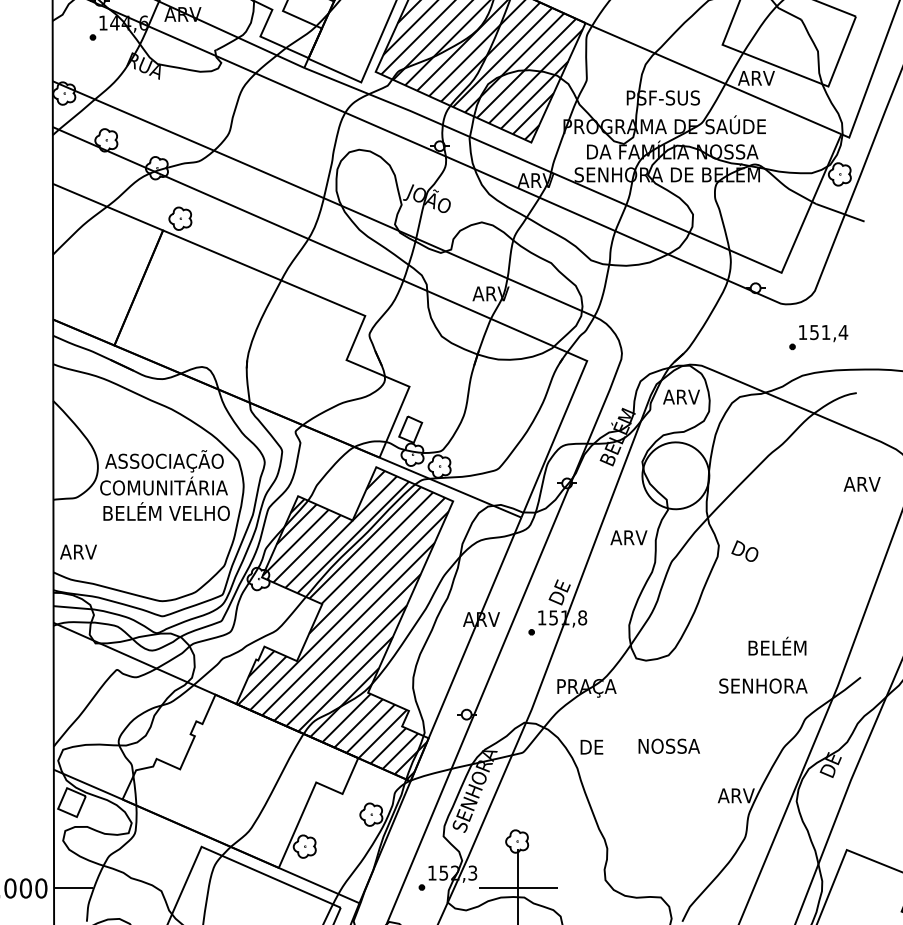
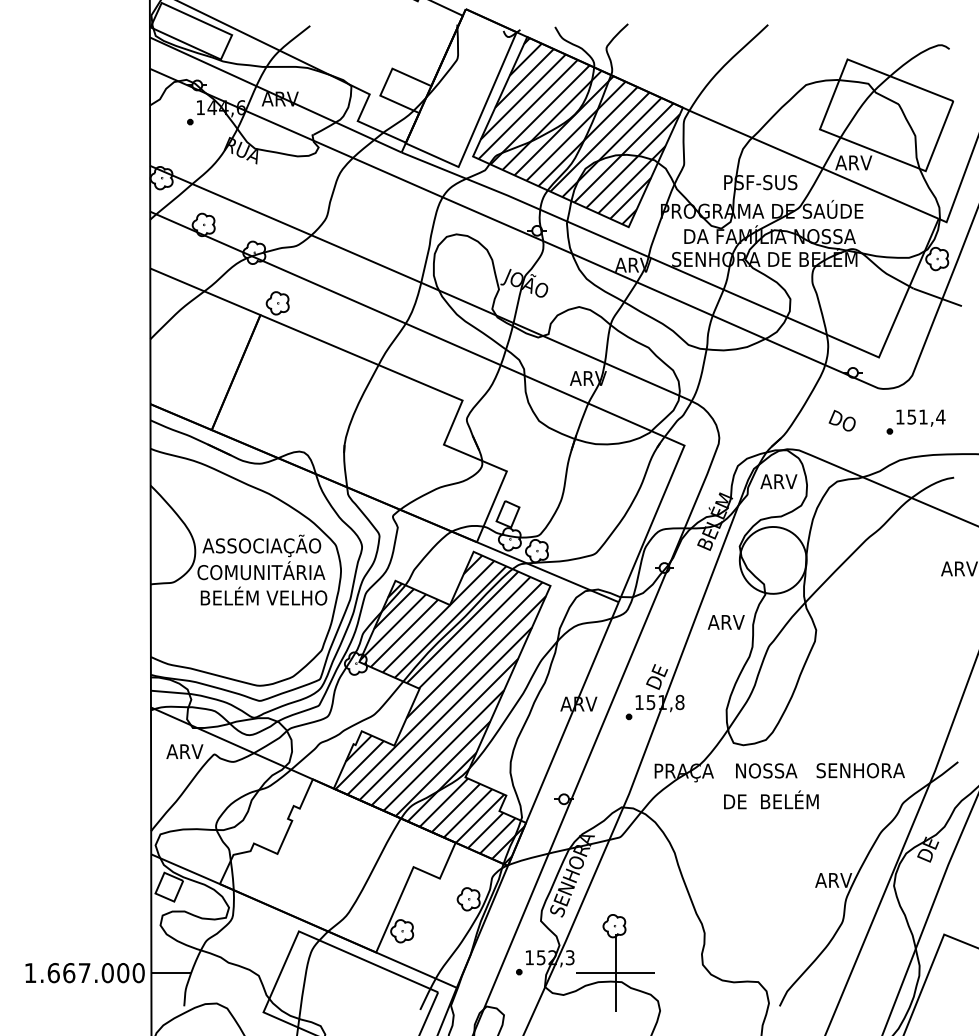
text: (744, 550) -> (841, 420), moved
text: (78, 551) -> (184, 751), moved
text: (777, 645) -> (789, 799), moved
text: (669, 745) -> (766, 770), moved
text: (592, 746) -> (735, 801), moved

